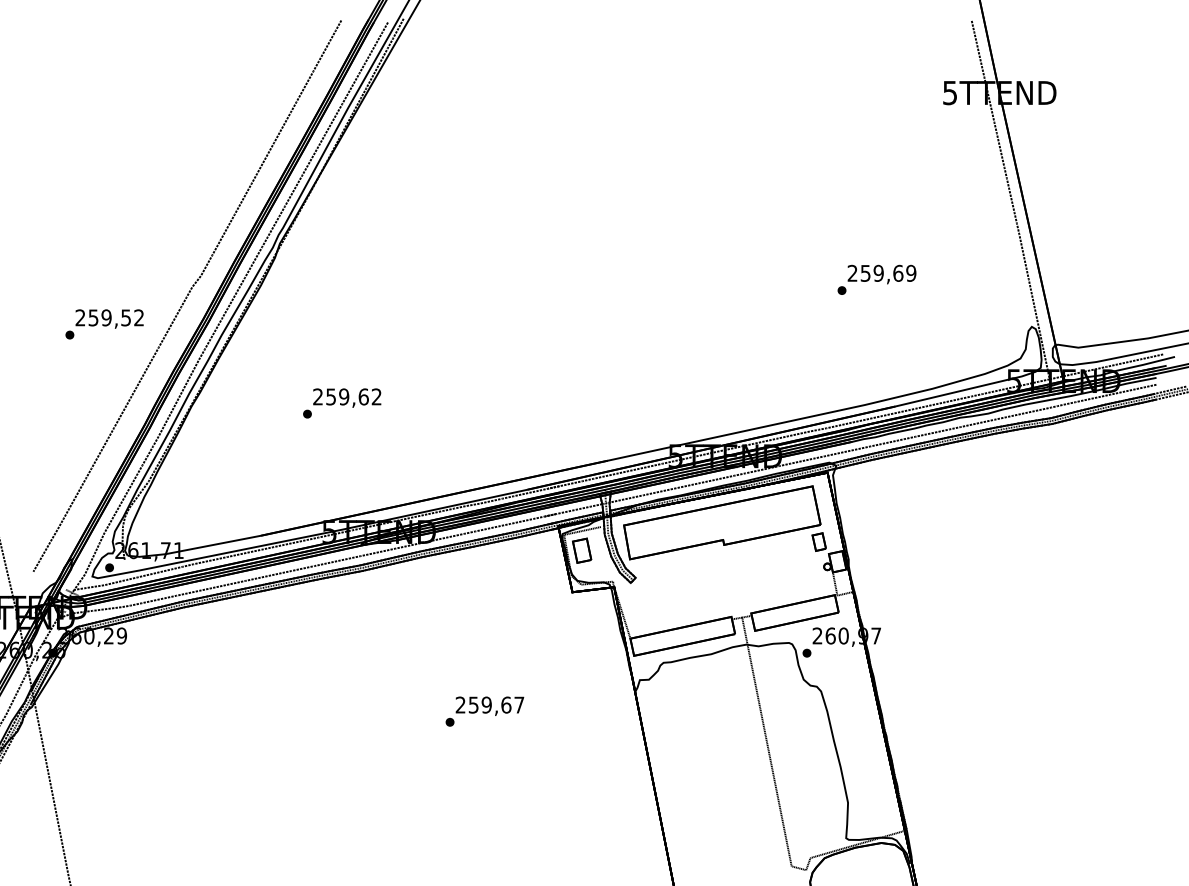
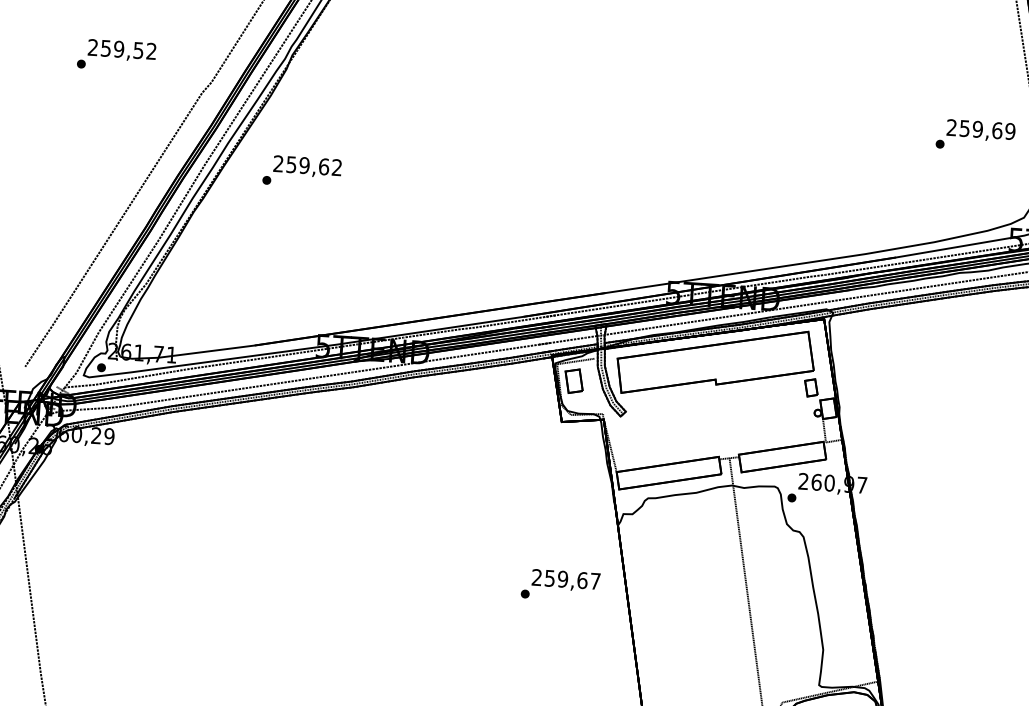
text: (876, 279) -> (975, 135), moved
text: (104, 324) -> (116, 55), moved
text: (342, 403) -> (302, 172), moved
text: (484, 711) -> (560, 585), moved

